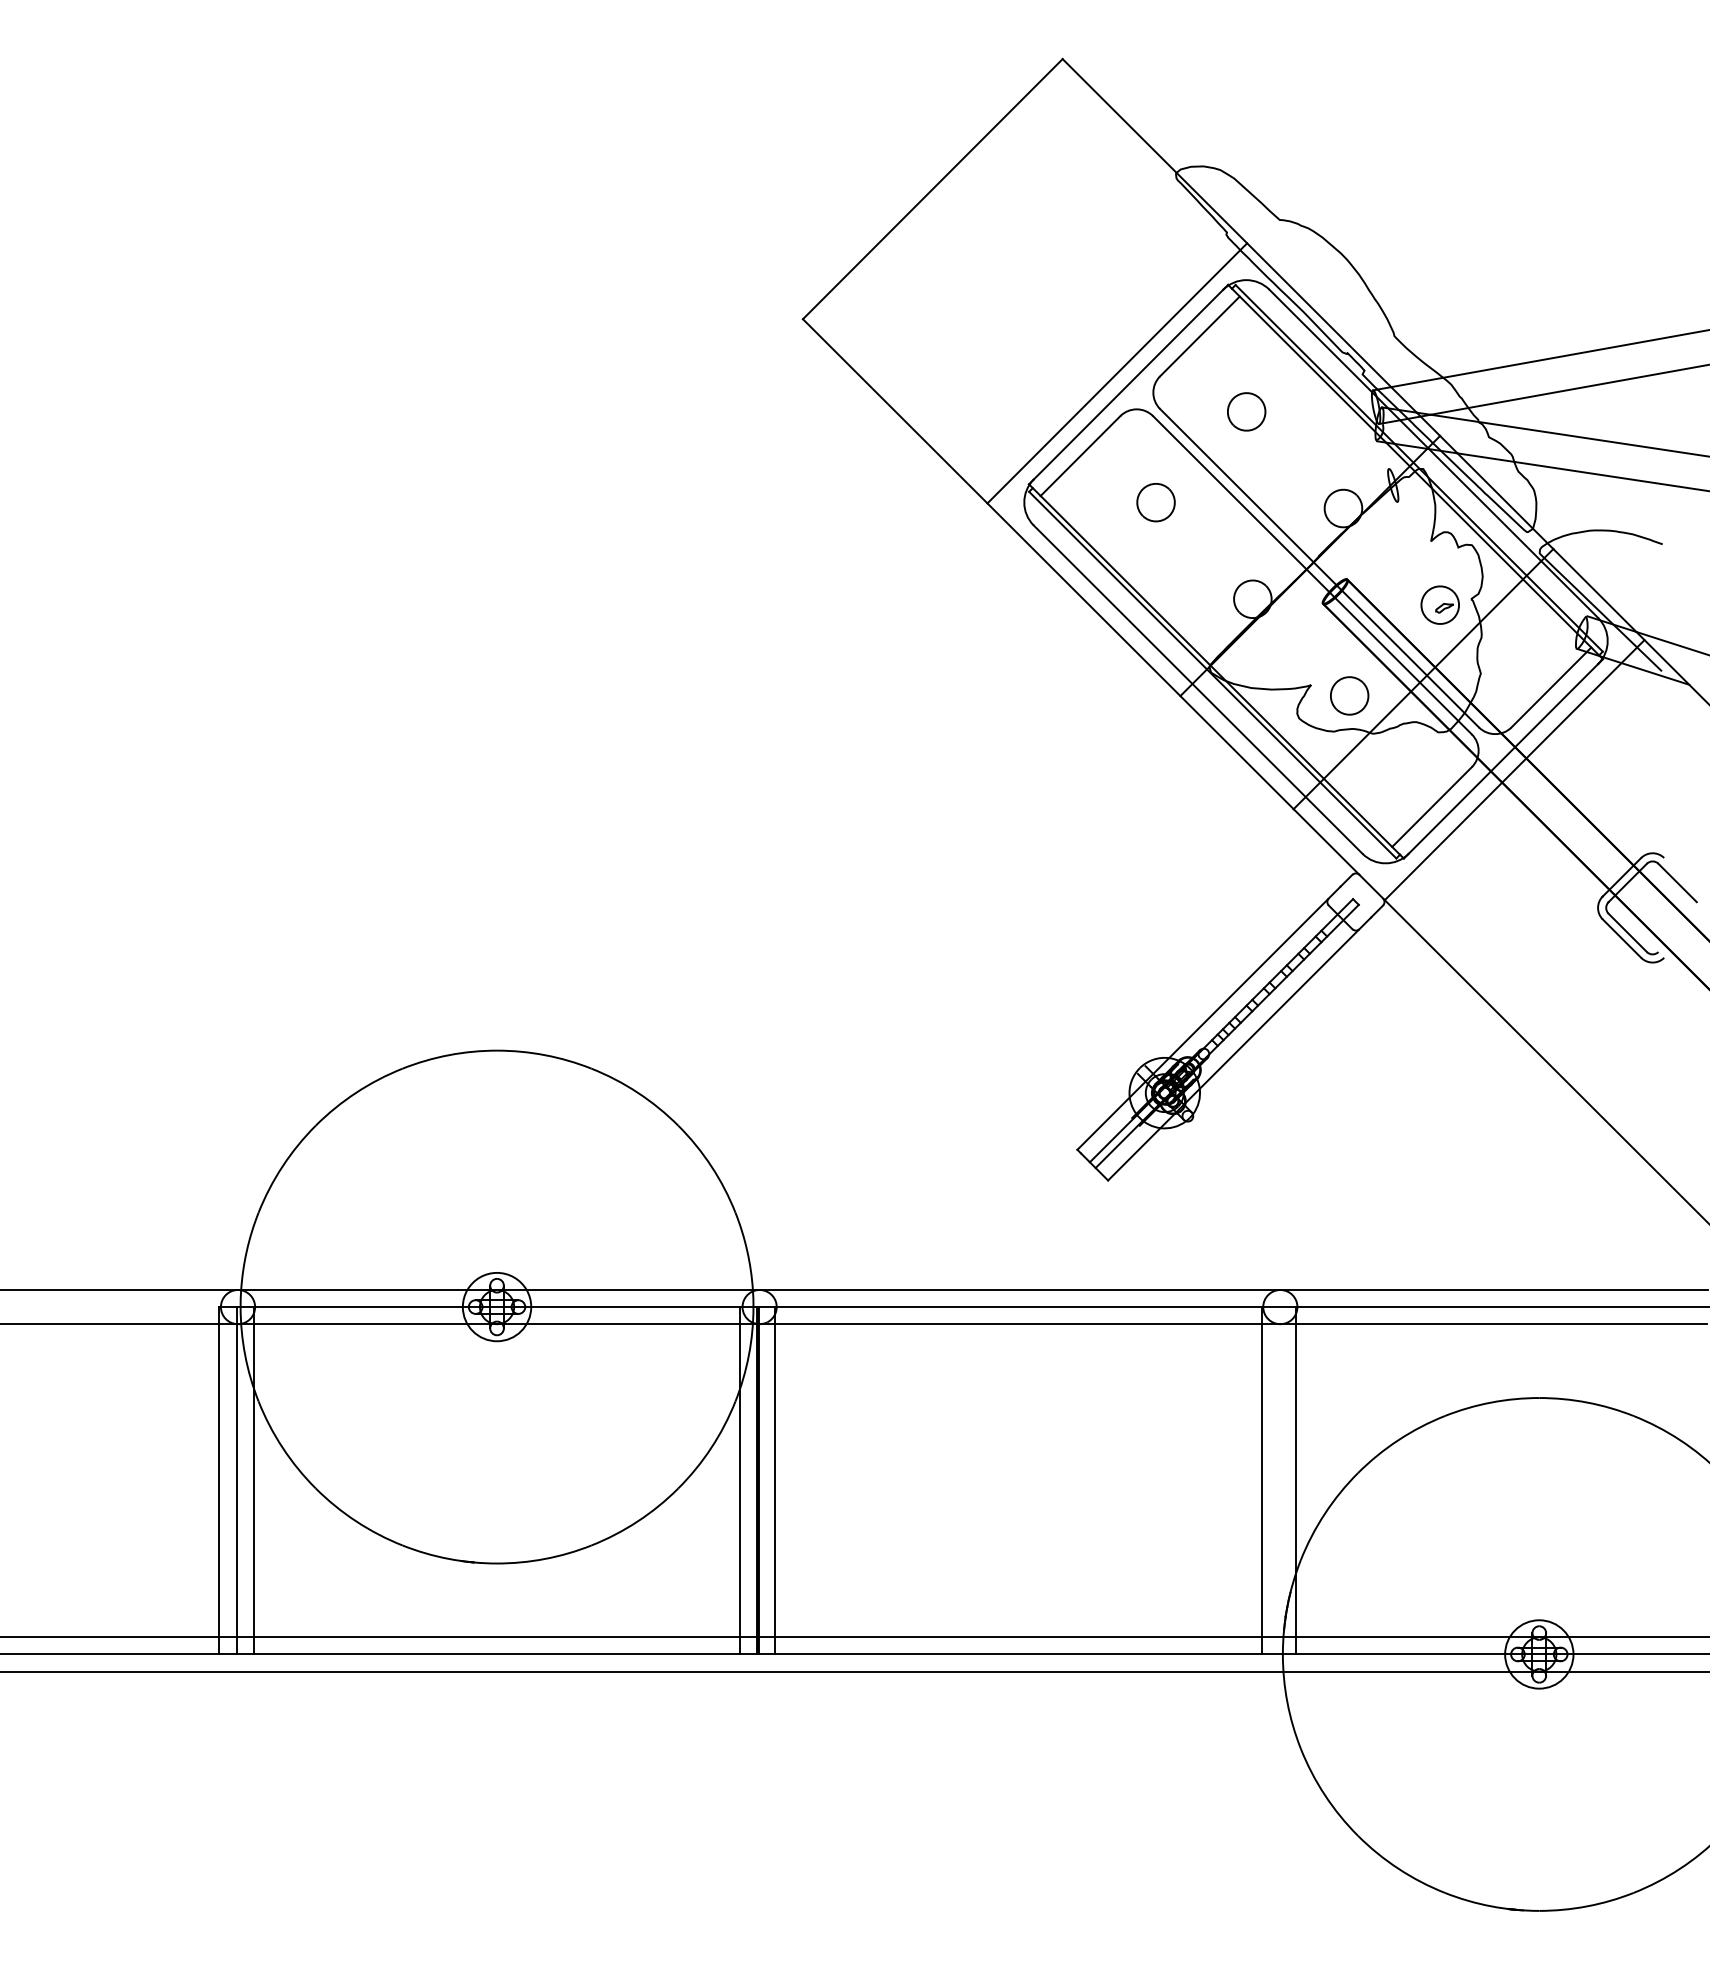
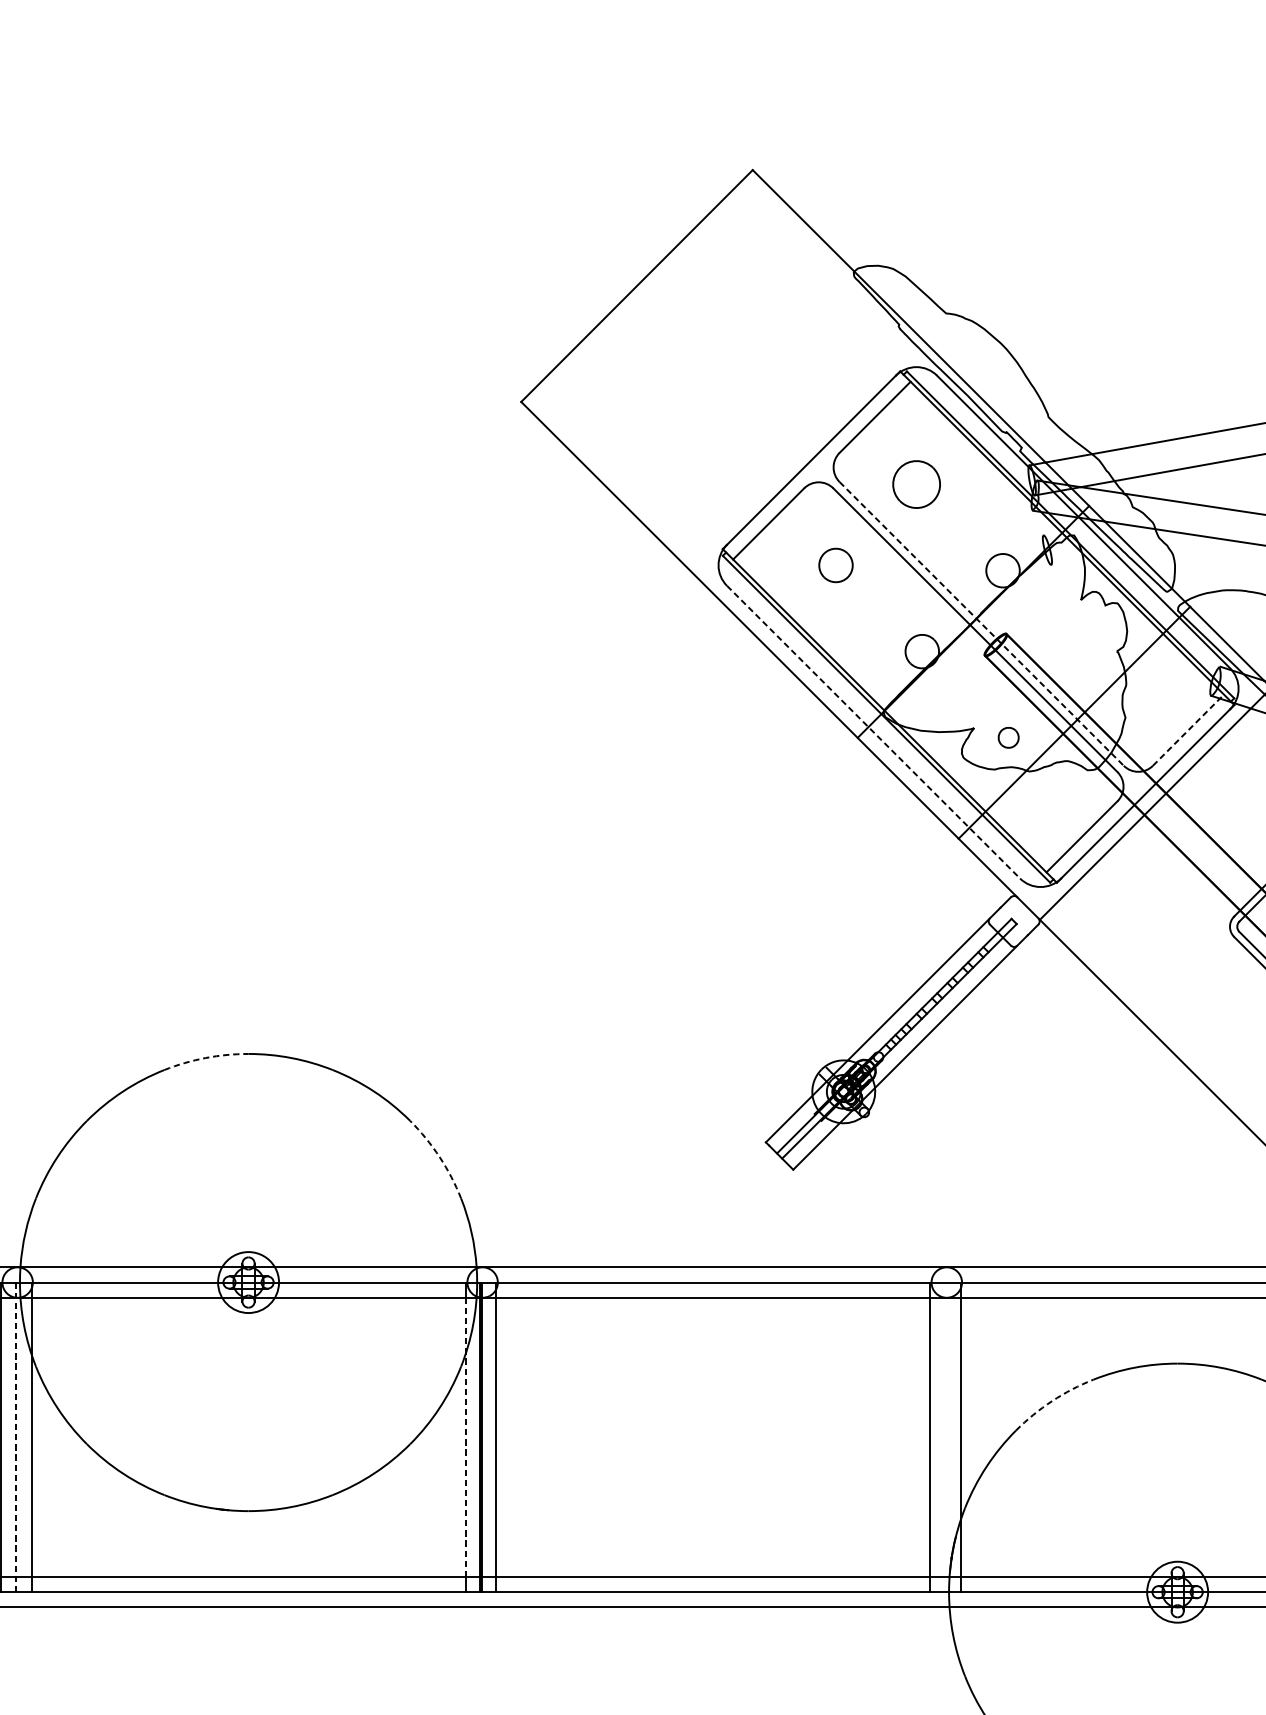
line: (1117, 373) -> (801, 450), removed
part: (1246, 411) -> (916, 484), size x1.4
line: (1319, 568) -> (981, 624), solid -> dashed
part: (1439, 604) -> (1088, 656), removed
line: (1551, 687) -> (1188, 730), solid -> dashed
line: (1198, 690) -> (873, 732), solid -> dashed
part: (1349, 695) -> (1008, 737), size x0.6
arc: (449, 1055) -> (206, 1058), solid -> dashed
arc: (711, 1166) -> (439, 1157), solid -> dashed
arc: (1398, 1440) -> (1052, 1401), solid -> dashed
line: (236, 1480) -> (16, 1437), solid -> dashed
line: (740, 1480) -> (465, 1437), solid -> dashed

